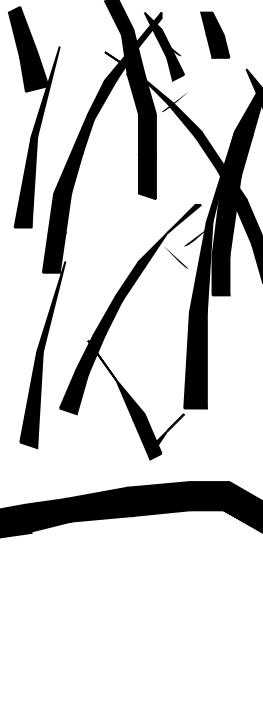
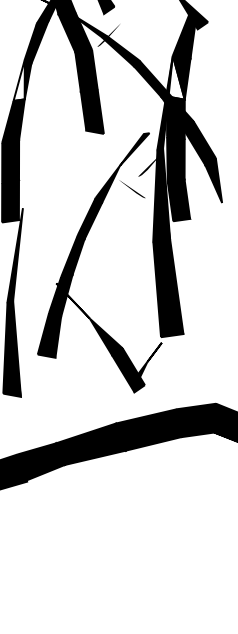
fill: (79, 134) -> (19, 80), removed
fill: (231, 153) -> (172, 78), removed

